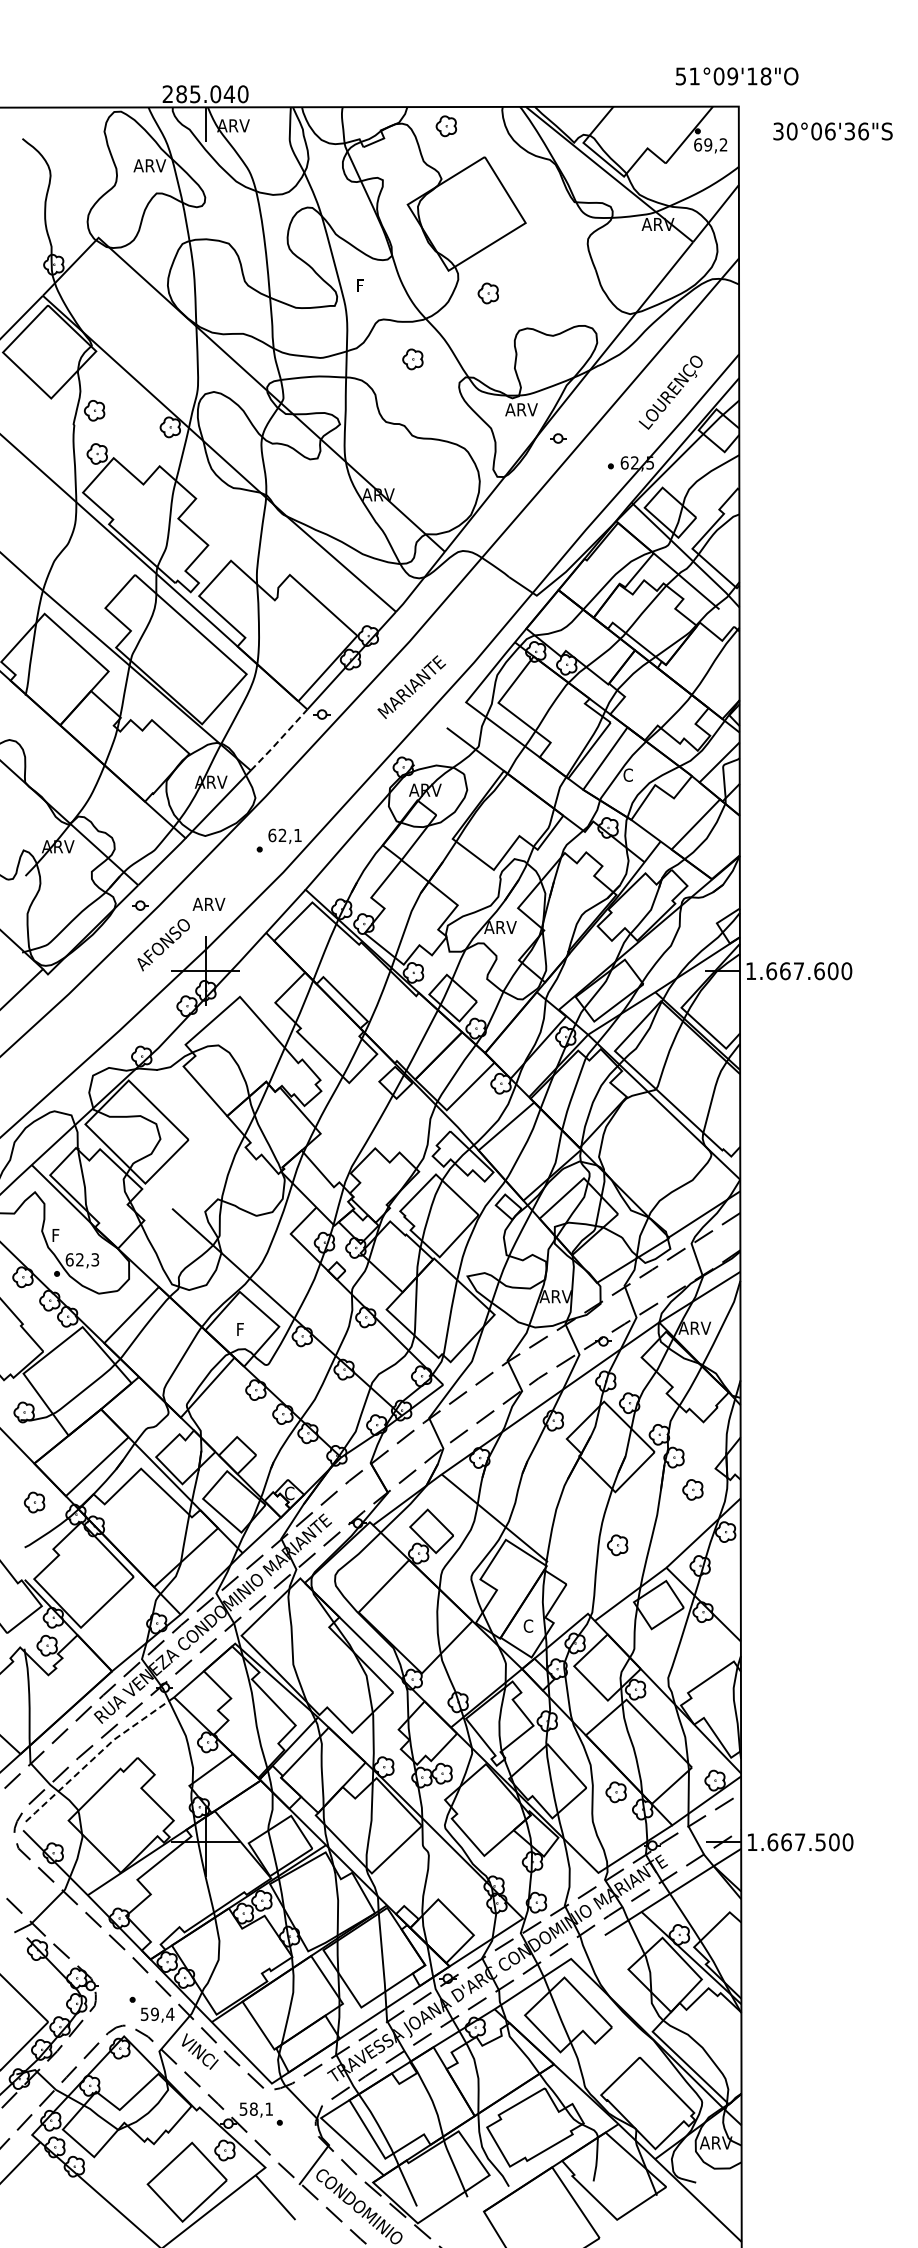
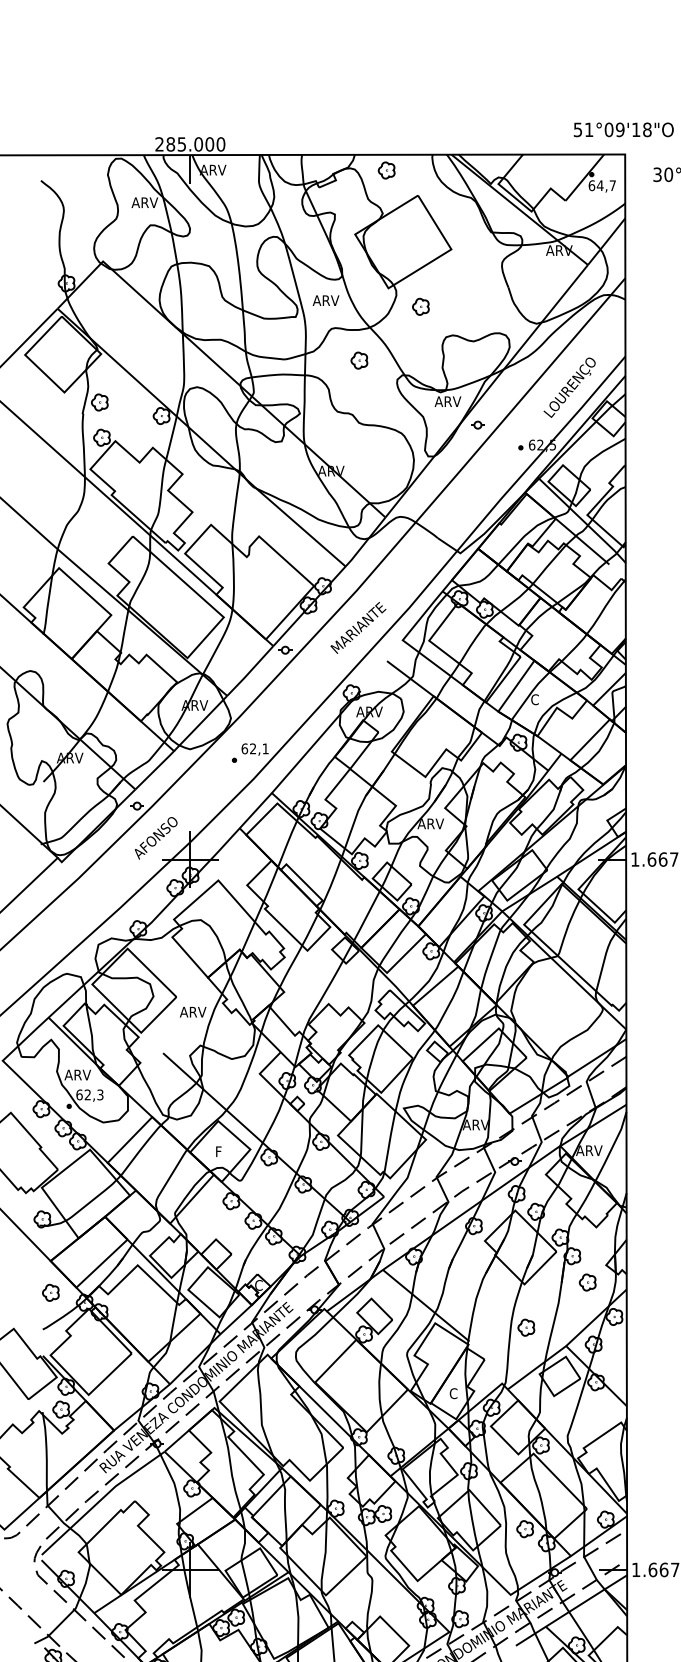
text: (229, 94) -> (209, 144), 285.040 -> 285.000
text: (715, 144) -> (606, 185), 69,2 -> 64,7
text: (371, 285) -> (325, 300), F -> ARV
line: (278, 740) -> (249, 671), dashed -> solid
text: (208, 903) -> (192, 1011), moved
text: (67, 1235) -> (77, 1075), F -> ARV
line: (95, 1757) -> (100, 1500), dashed -> solid

